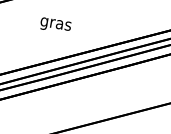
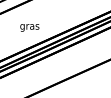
text: (55, 24) -> (29, 27), moved

